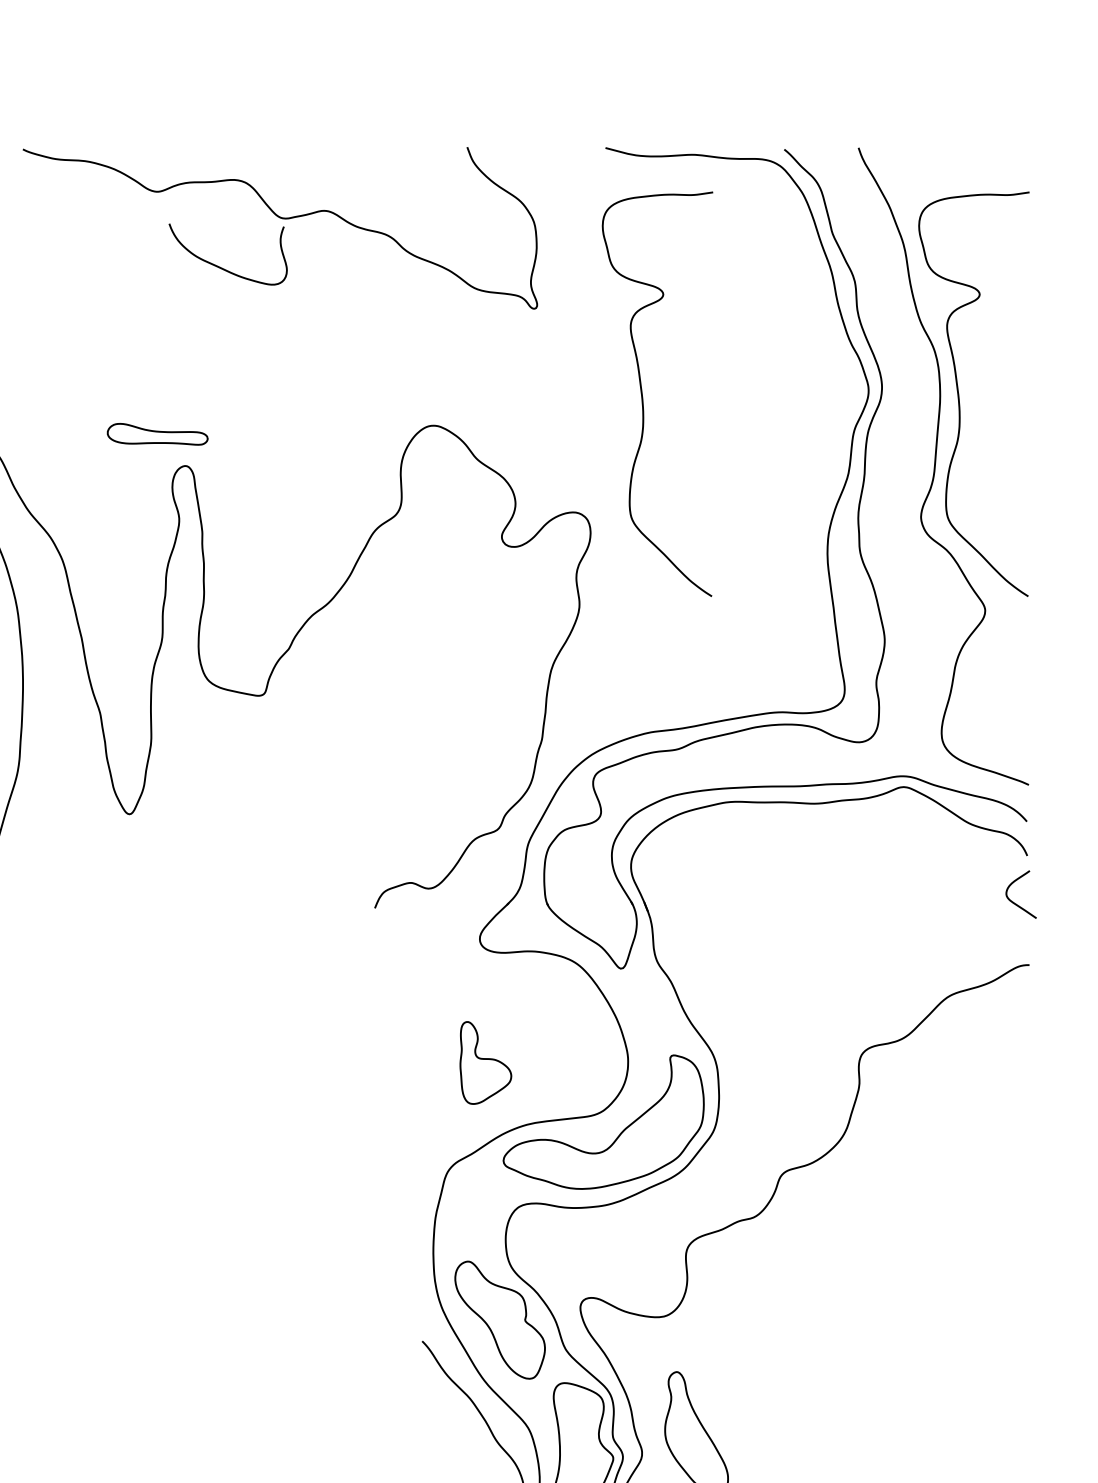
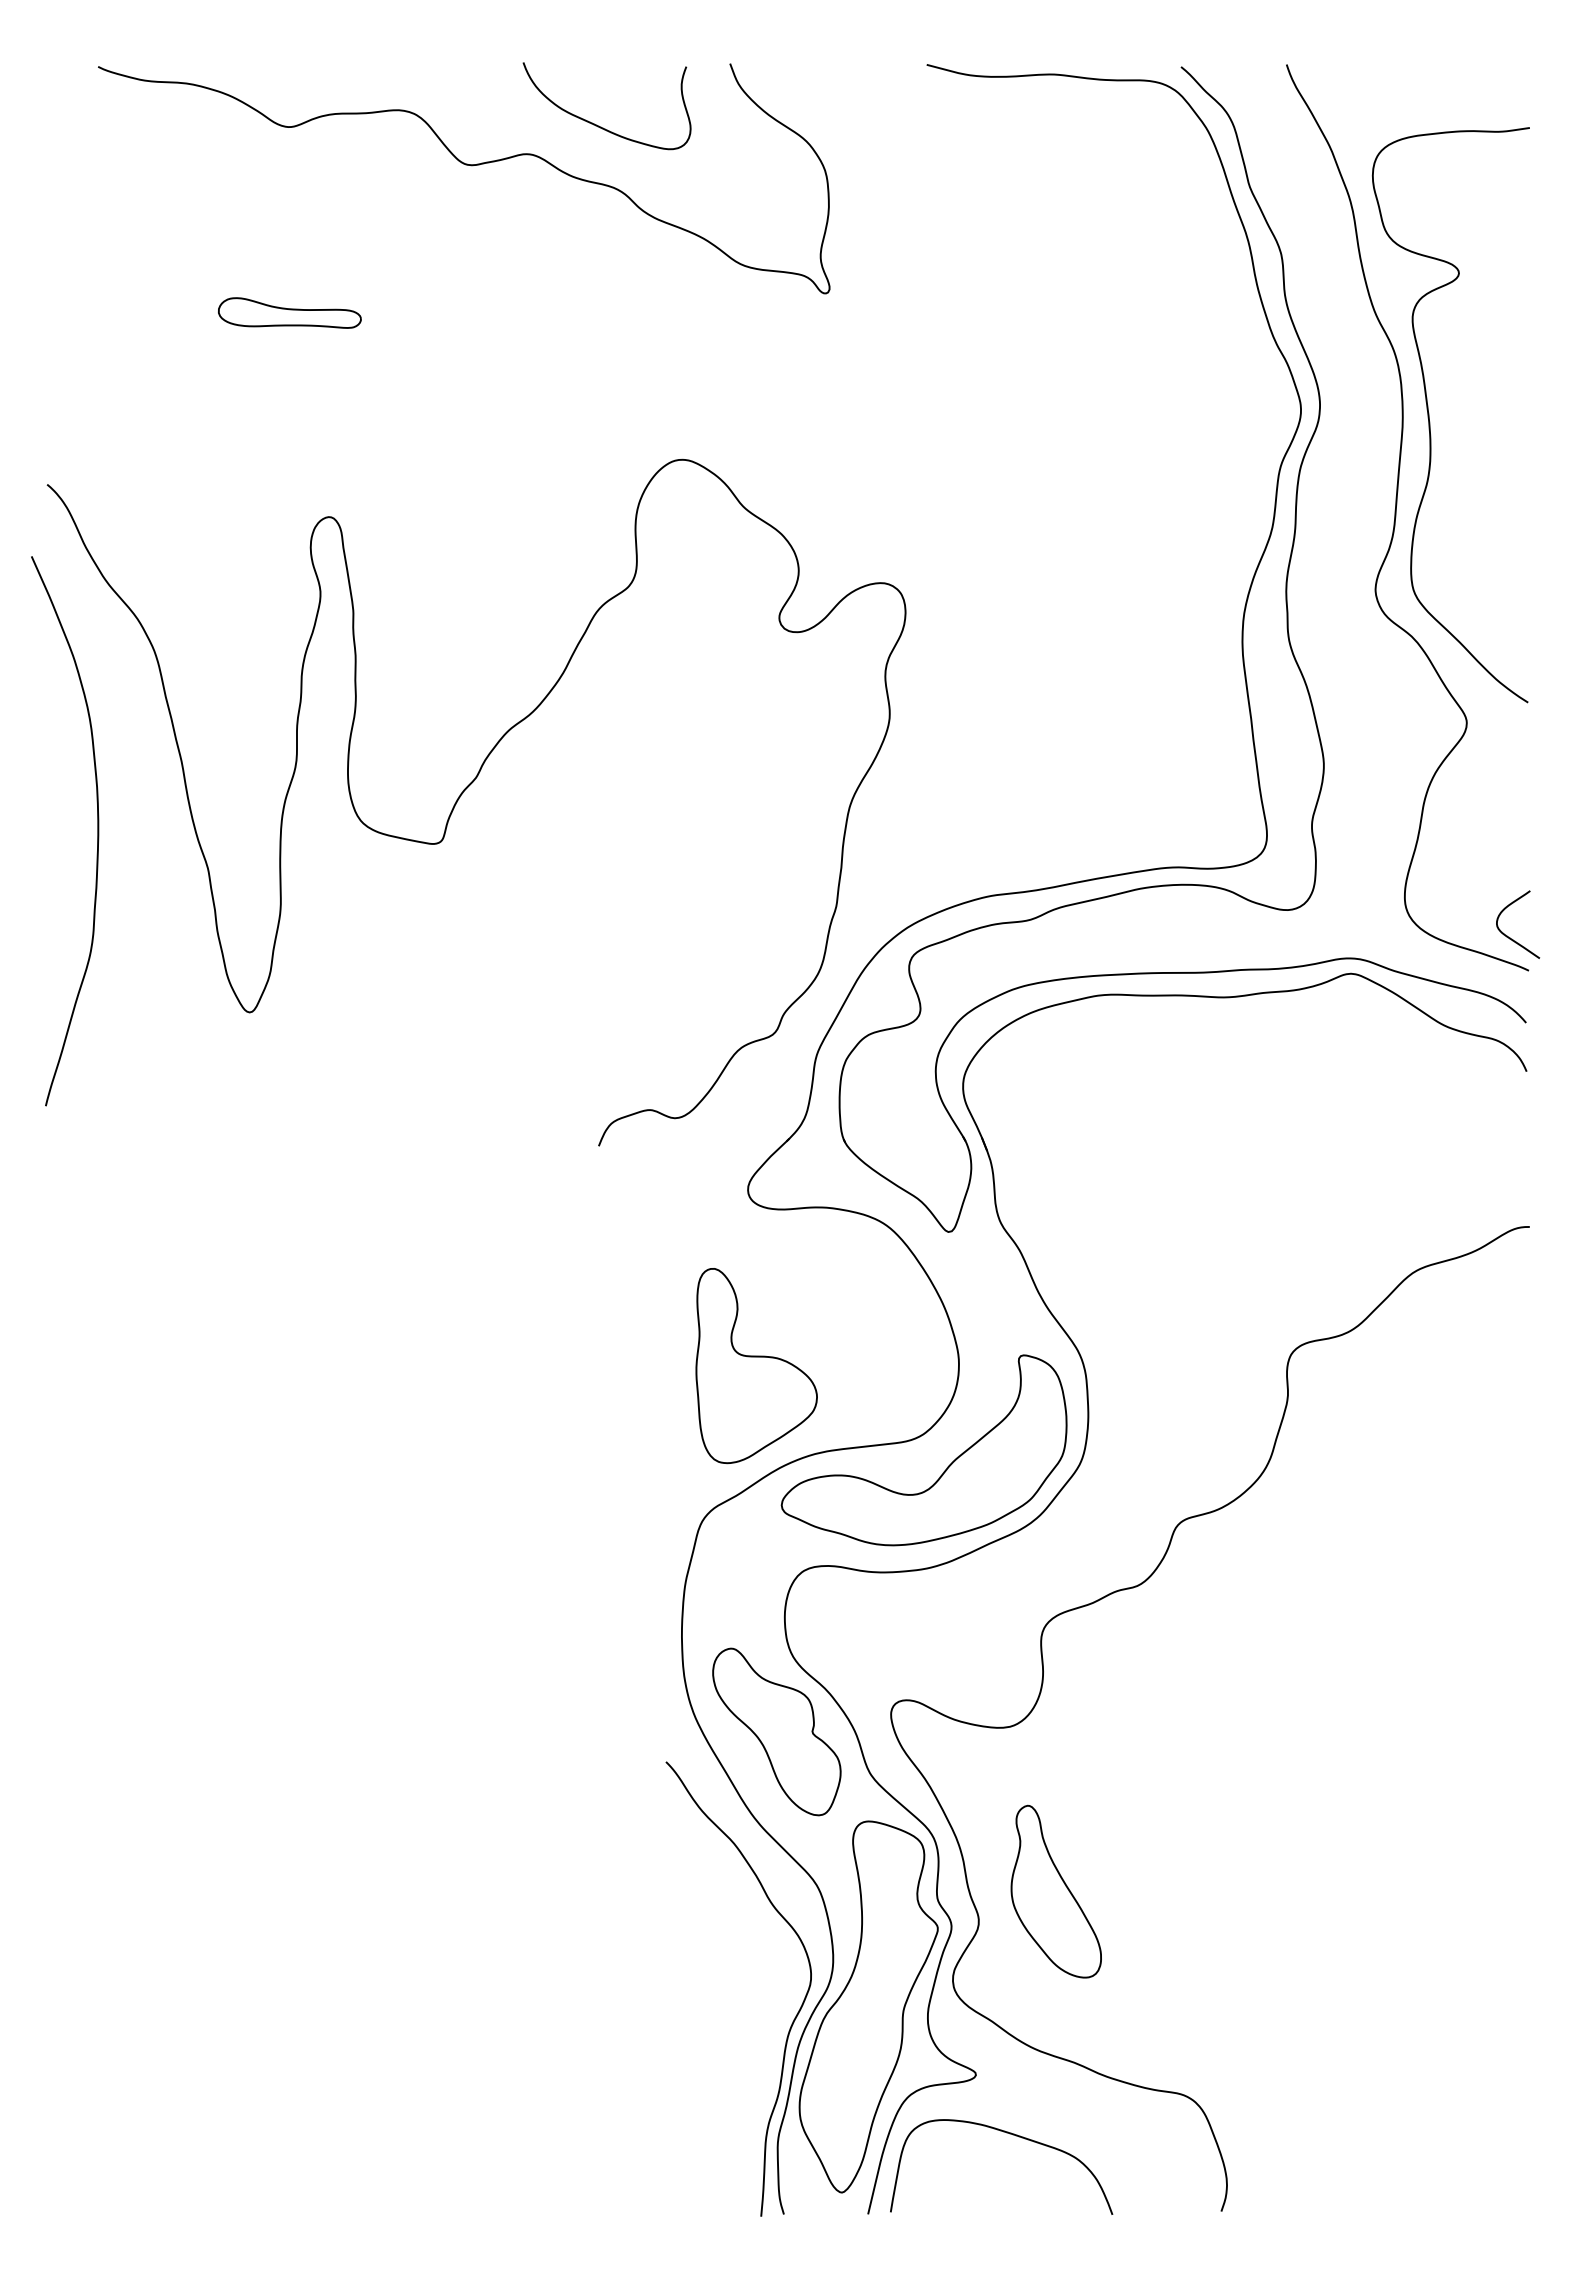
curve: (220, 267) -> (596, 124), moved
curve: (642, 394) -> (979, 415), removed
part: (157, 433) -> (289, 312), moved
curve: (1015, 903) -> (1510, 937), moved
part: (485, 1063) -> (756, 1366), size x1.67

